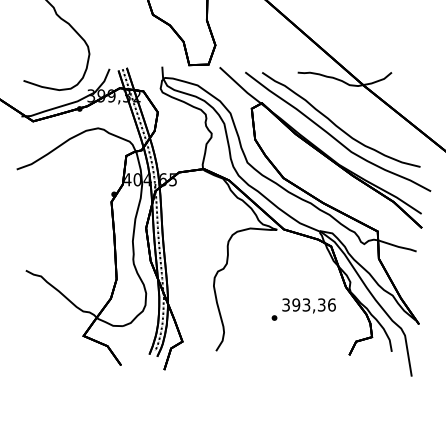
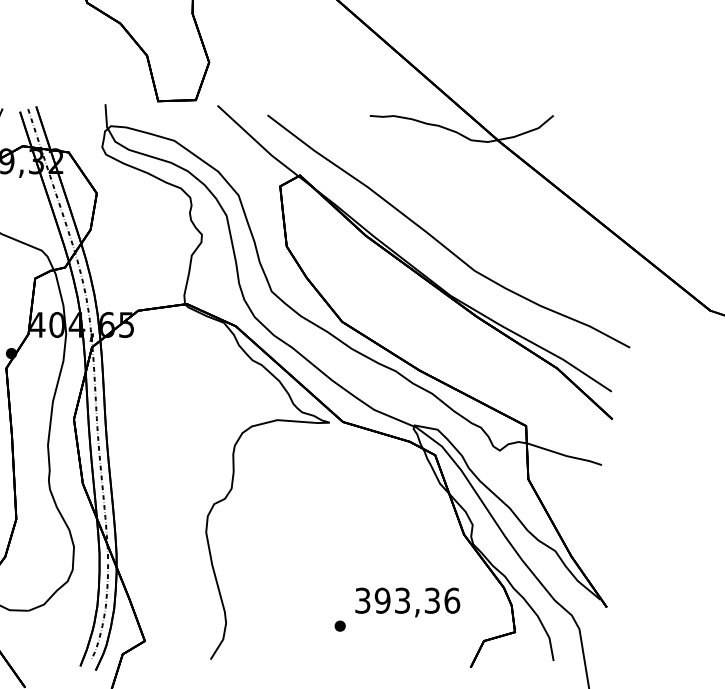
curve: (336, 124) -> (445, 217), removed
text: (303, 309) -> (396, 609), moved

